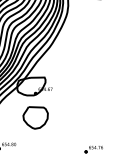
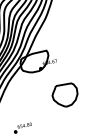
part: (35, 117) -> (65, 95), moved

